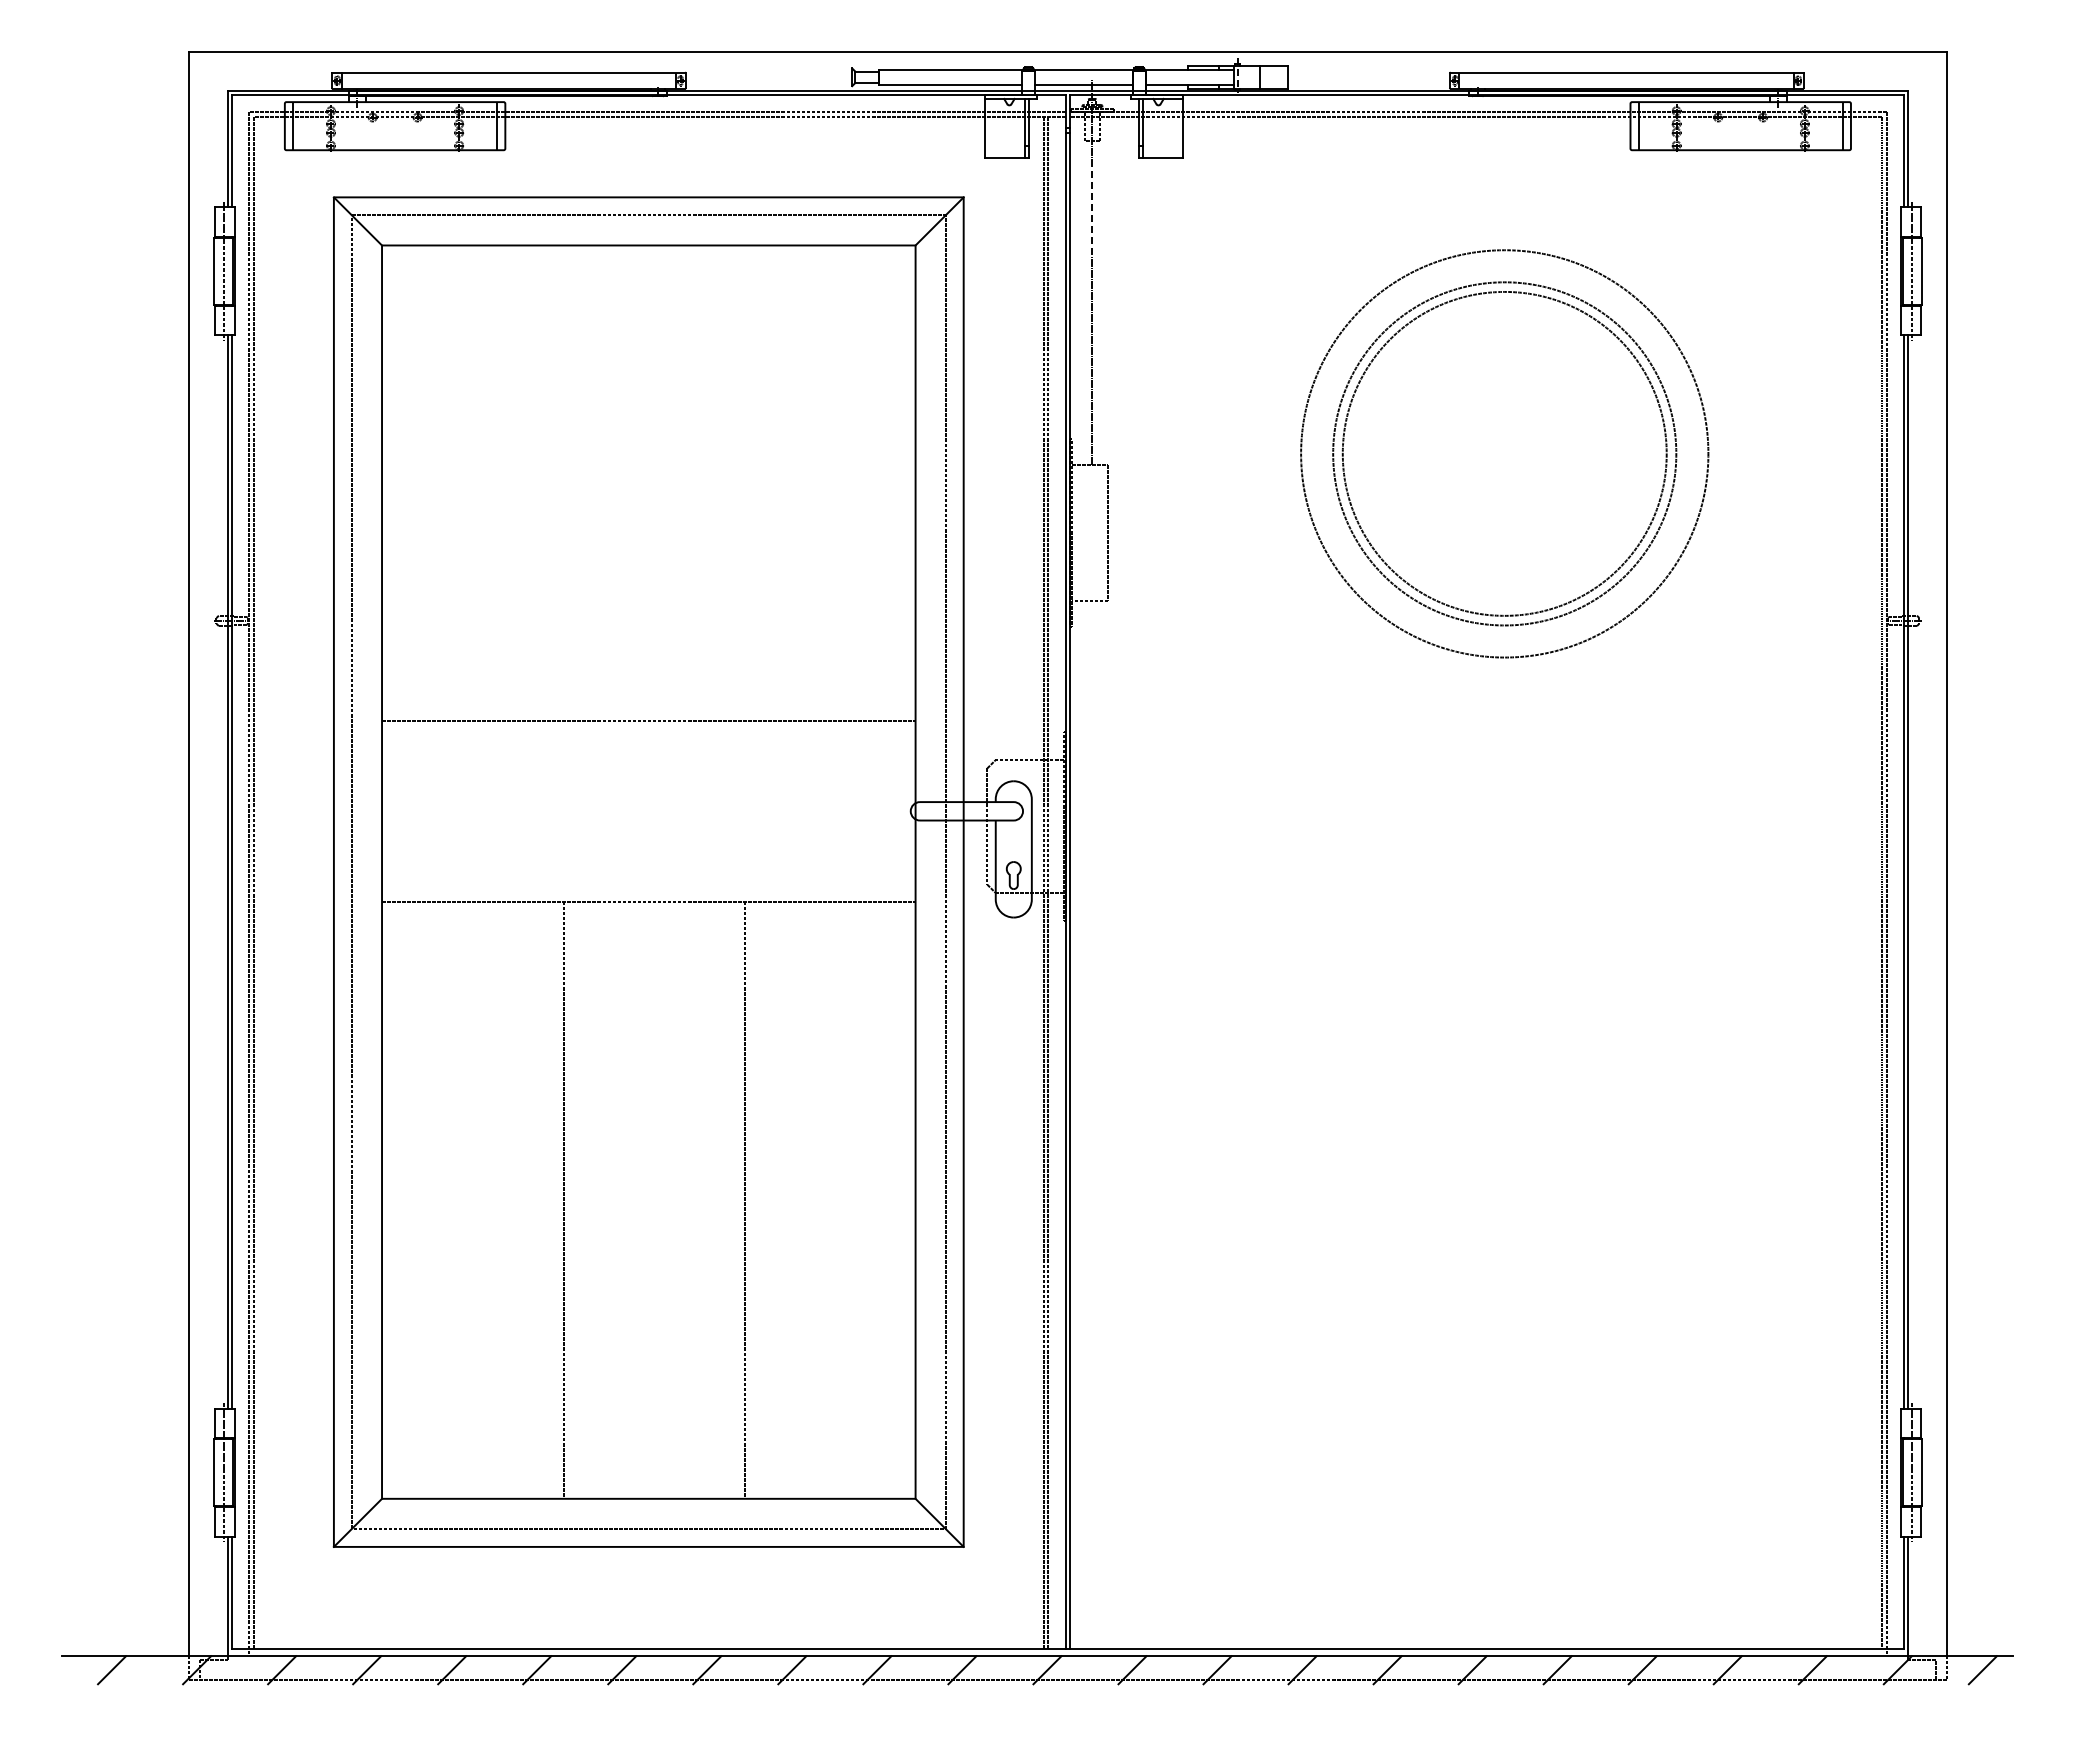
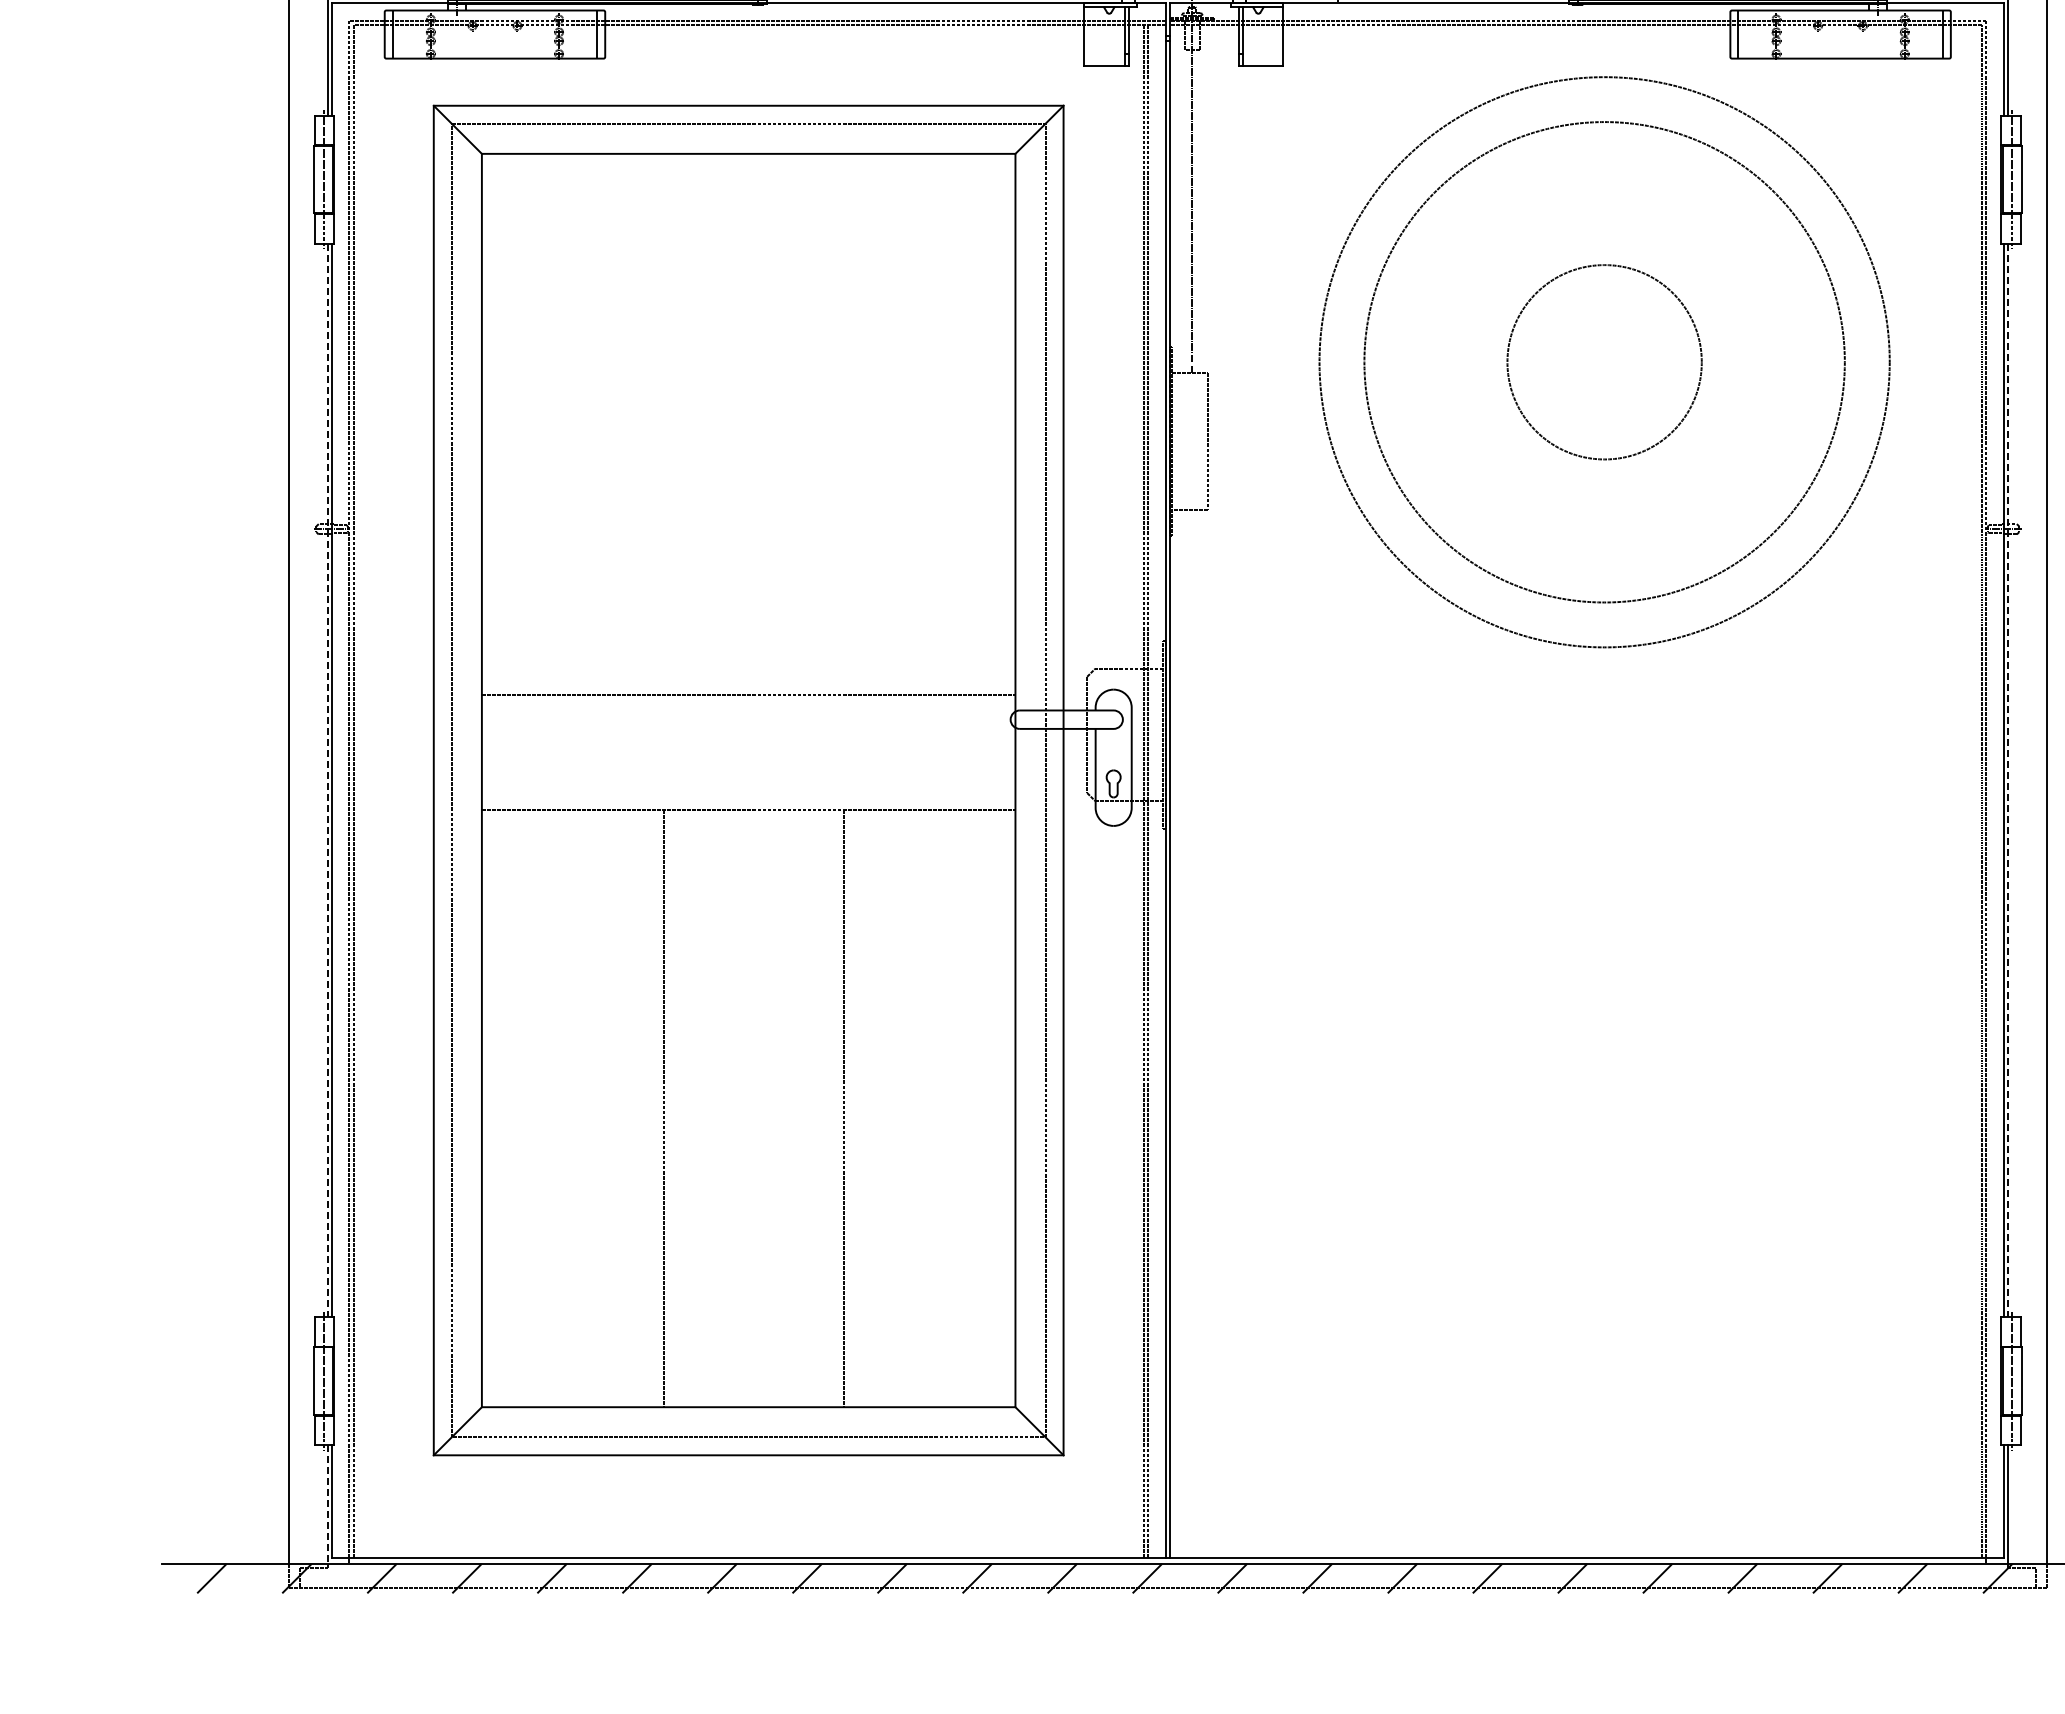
circle: (1504, 453) -> (1604, 361), size x0.6
circle: (1504, 453) -> (1604, 361), size x1.4
circle: (1504, 453) -> (1604, 361), size x1.4
line: (648, 721) -> (748, 694), moved
line: (227, 872) -> (327, 780), solid -> dashed
line: (1908, 872) -> (2008, 780), solid -> dashed
line: (227, 1596) -> (327, 1504), solid -> dashed

